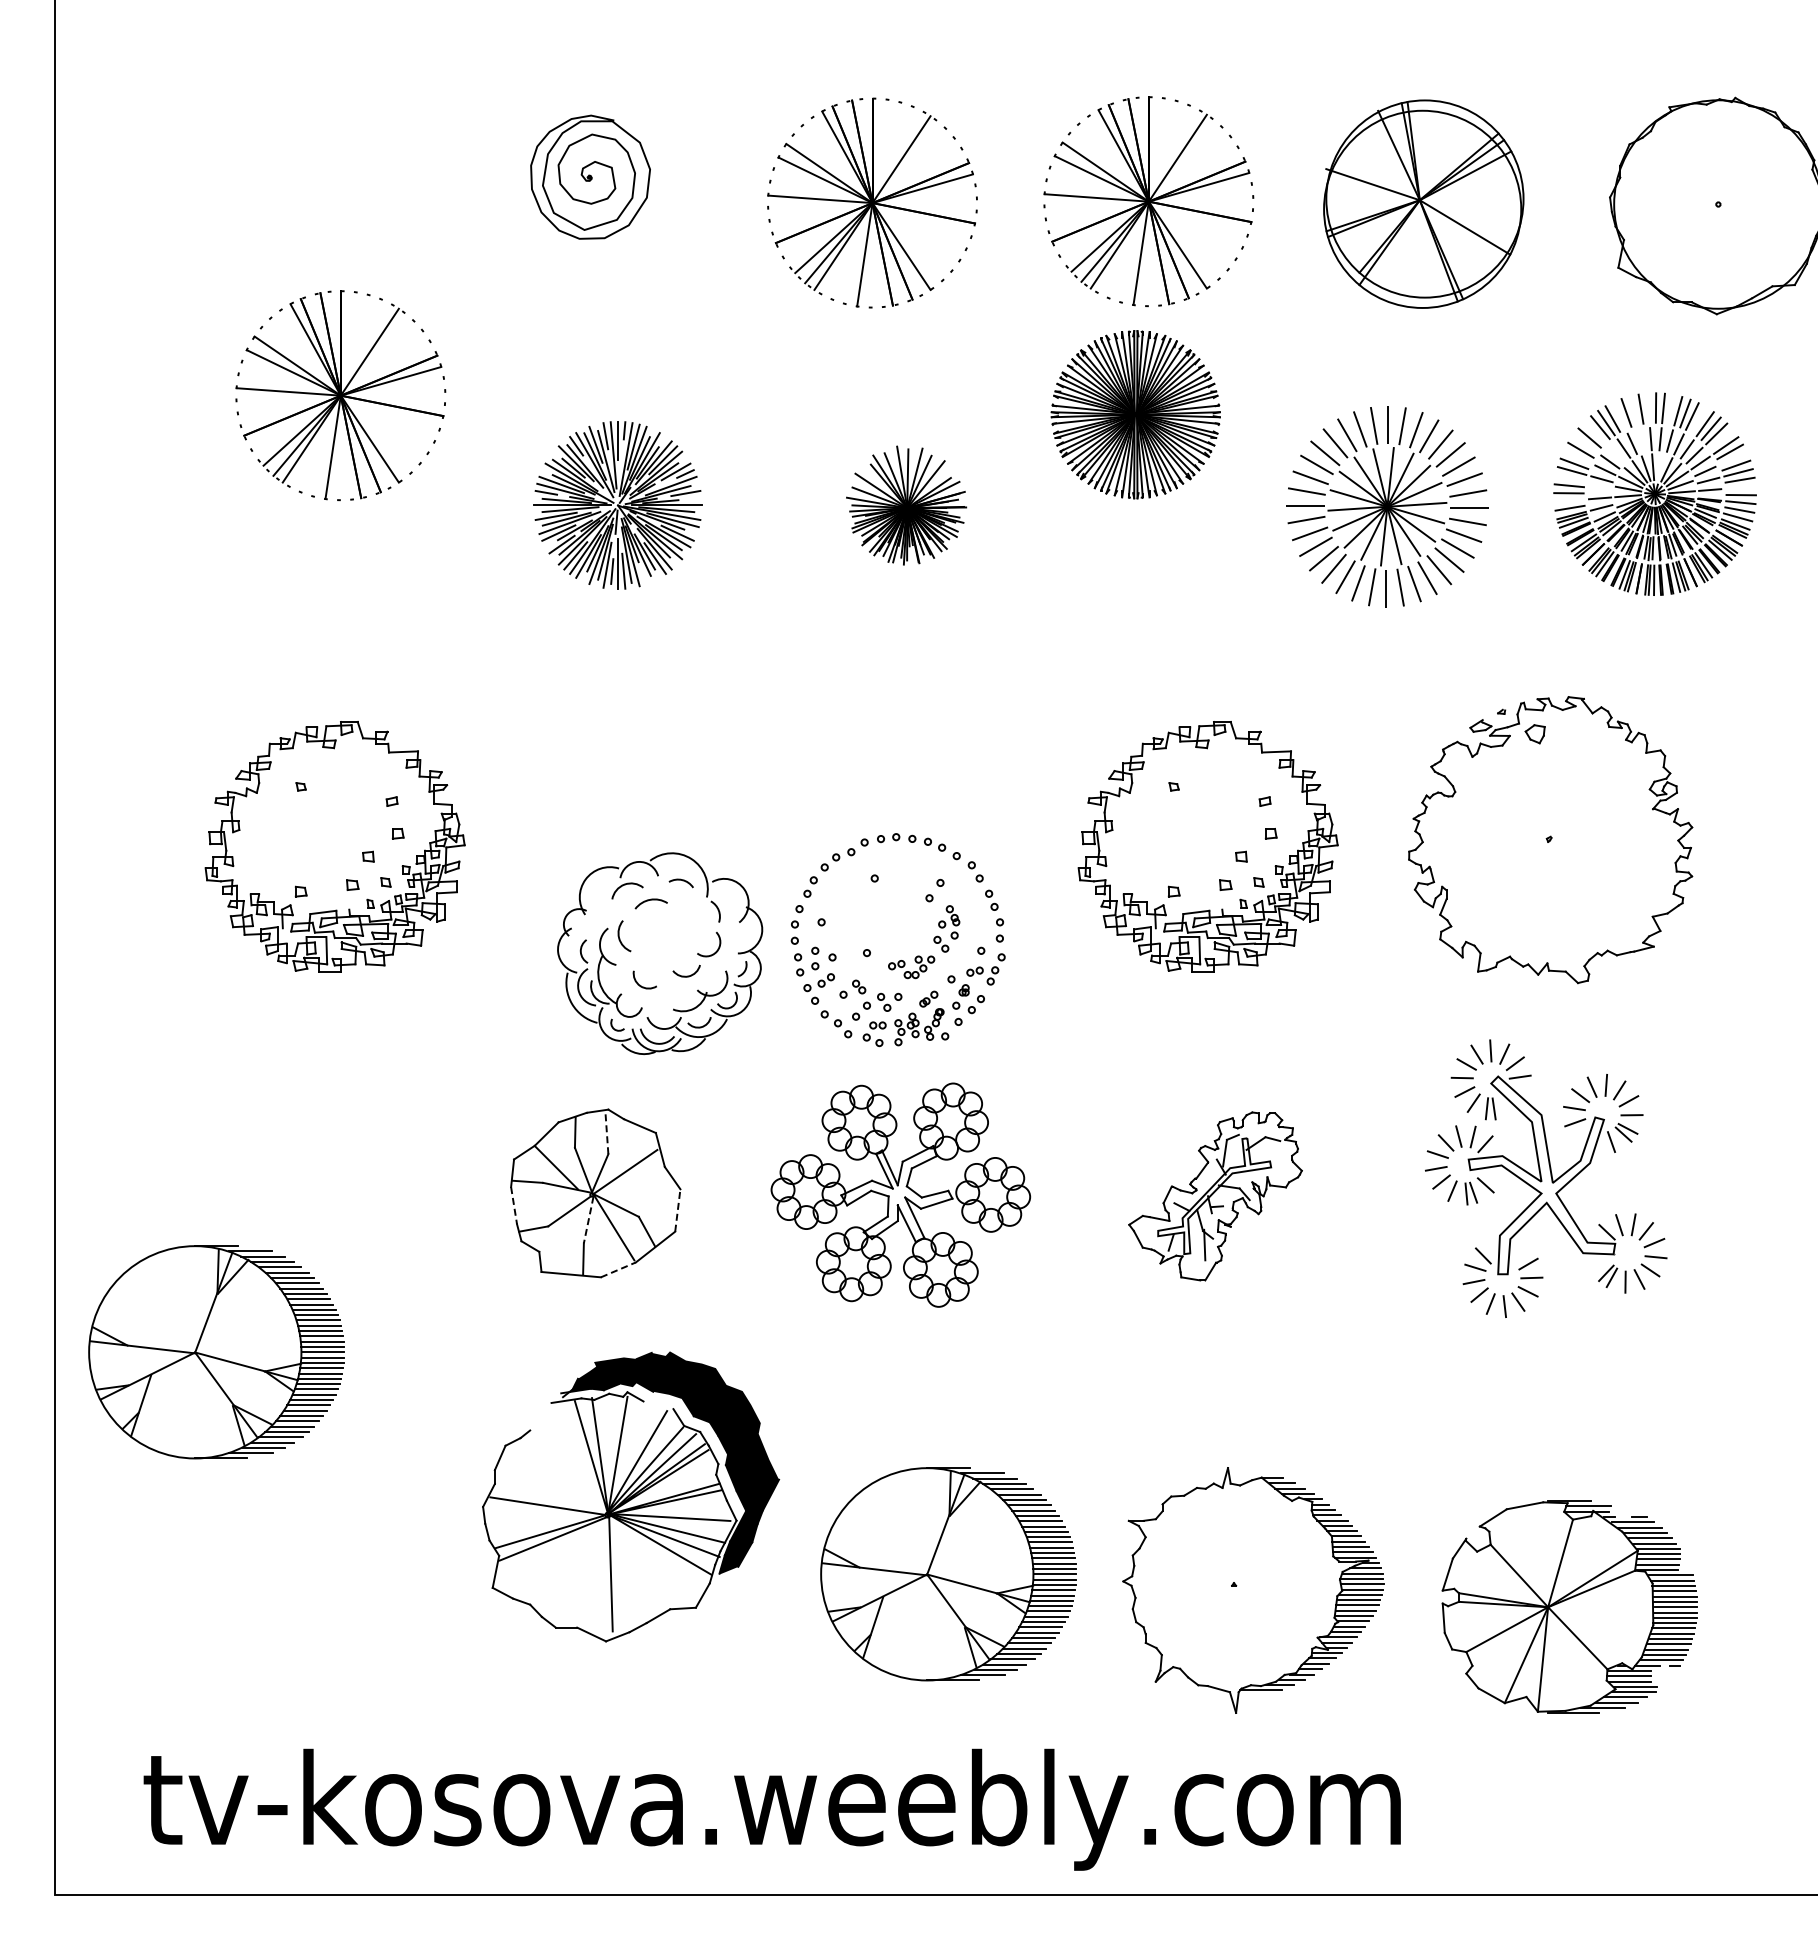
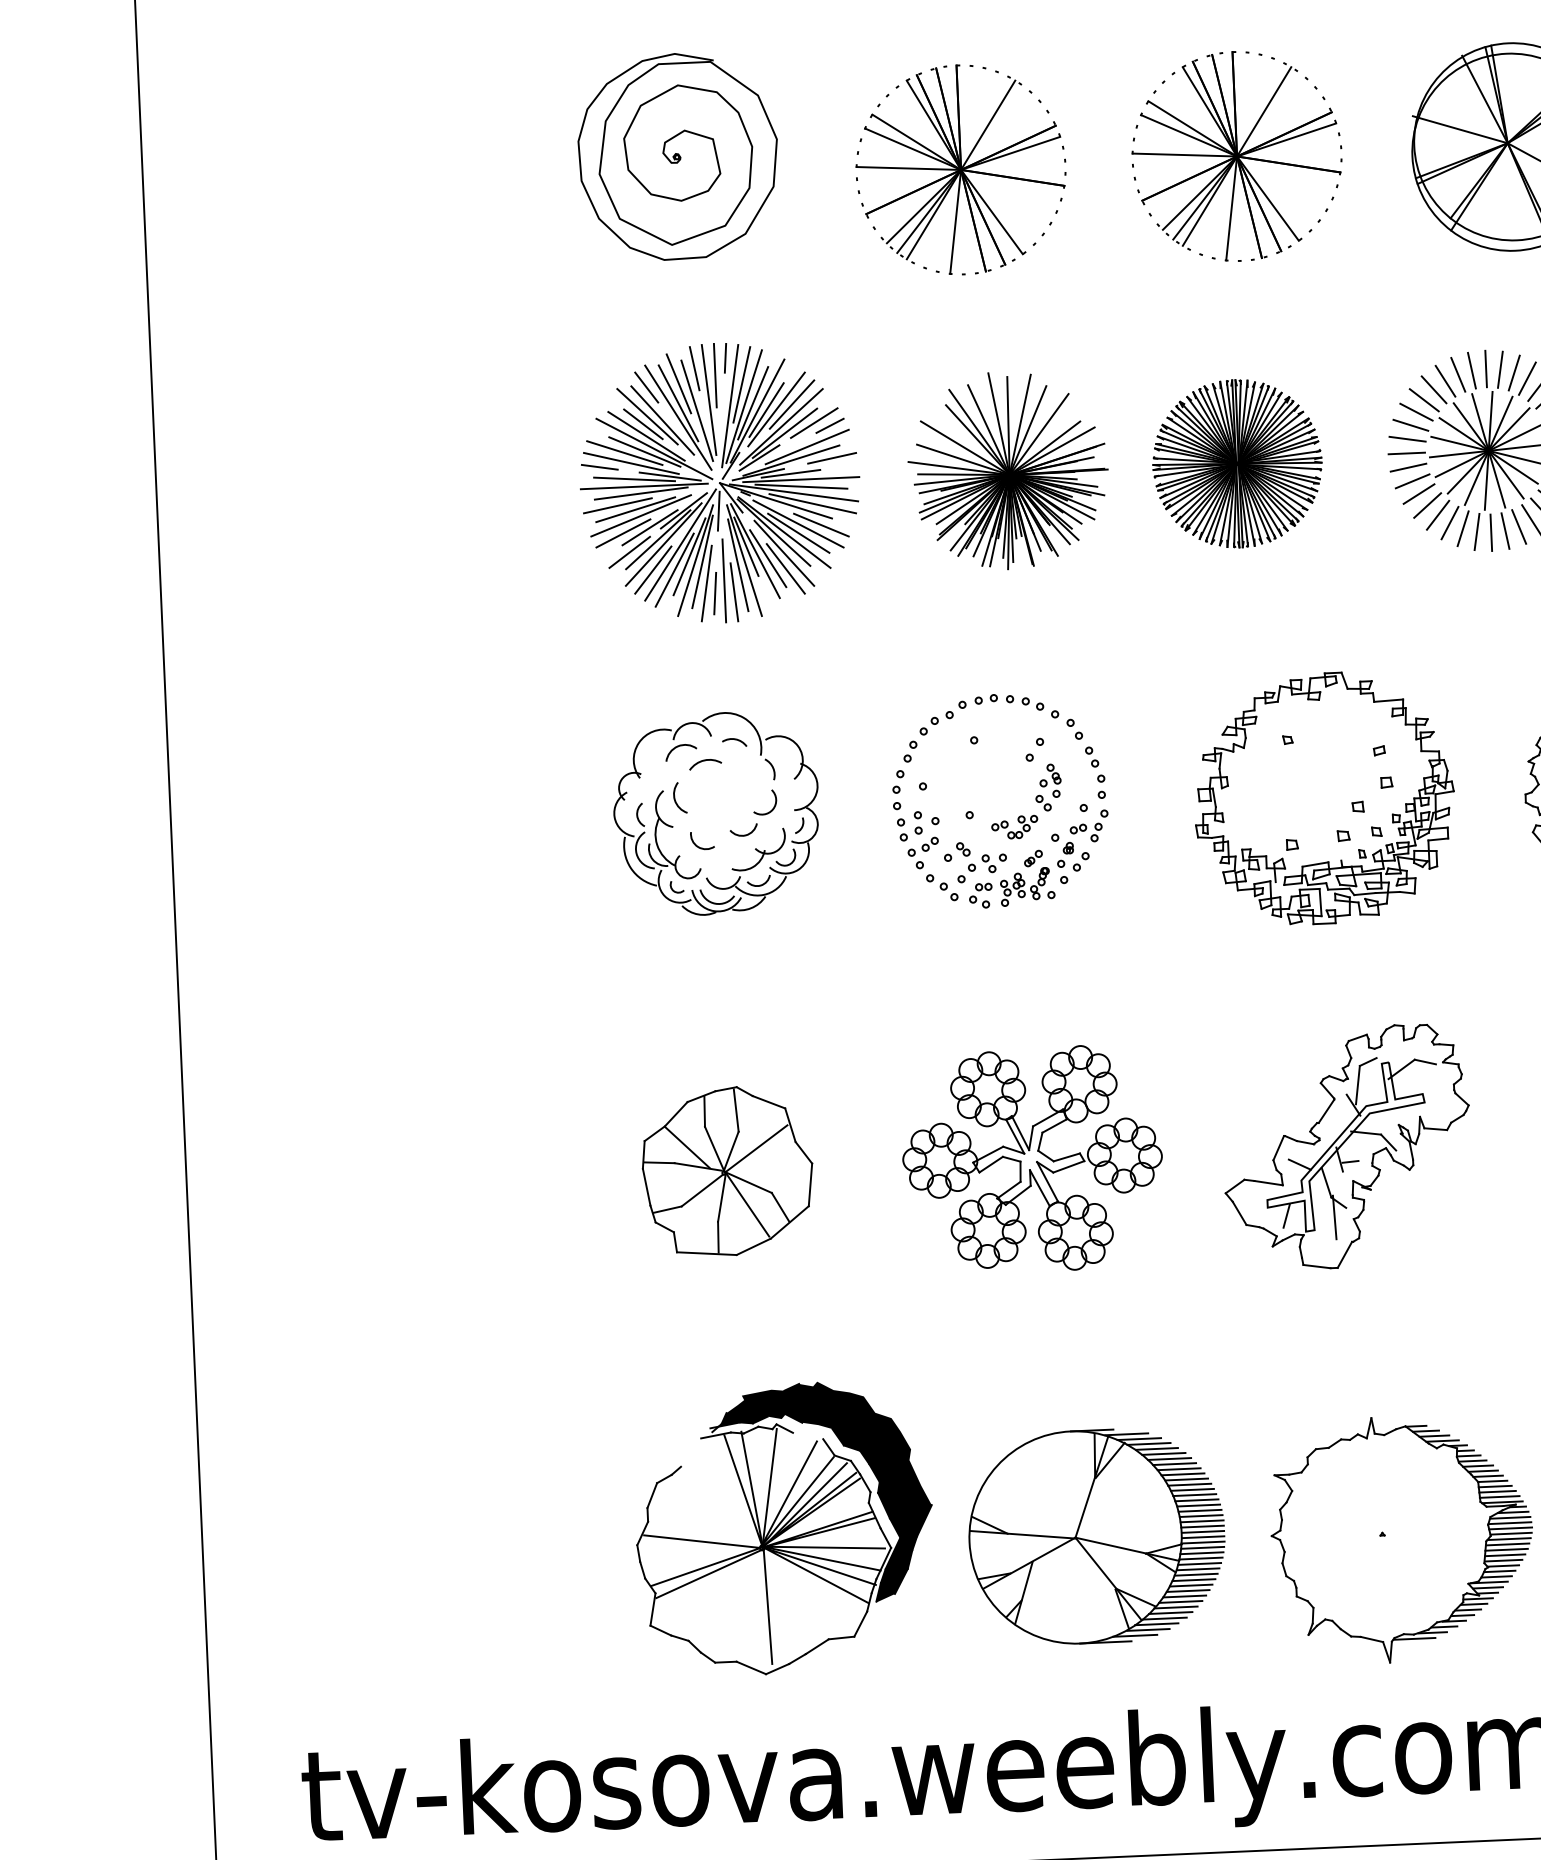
part: (590, 176) -> (678, 155), size x1.67
part: (340, 395) -> (437, 385), removed
part: (1135, 414) -> (1237, 463), moved
part: (617, 505) -> (719, 483), size x1.67
part: (906, 505) -> (1008, 470), size x1.67
part: (334, 846) -> (451, 836), removed
part: (899, 960) -> (1002, 821), moved
part: (673, 970) -> (730, 830), moved
line: (606, 1132) -> (735, 1110), dashed -> solid
part: (1215, 1196) -> (1347, 1147), size x1.43
line: (514, 1205) -> (647, 1187), dashed -> solid
line: (677, 1209) -> (810, 1183), dashed -> solid
line: (588, 1220) -> (721, 1198), dashed -> solid
line: (618, 1269) -> (753, 1246), dashed -> solid
part: (216, 1352) -> (355, 1346), removed
part: (631, 1496) -> (785, 1528), moved

